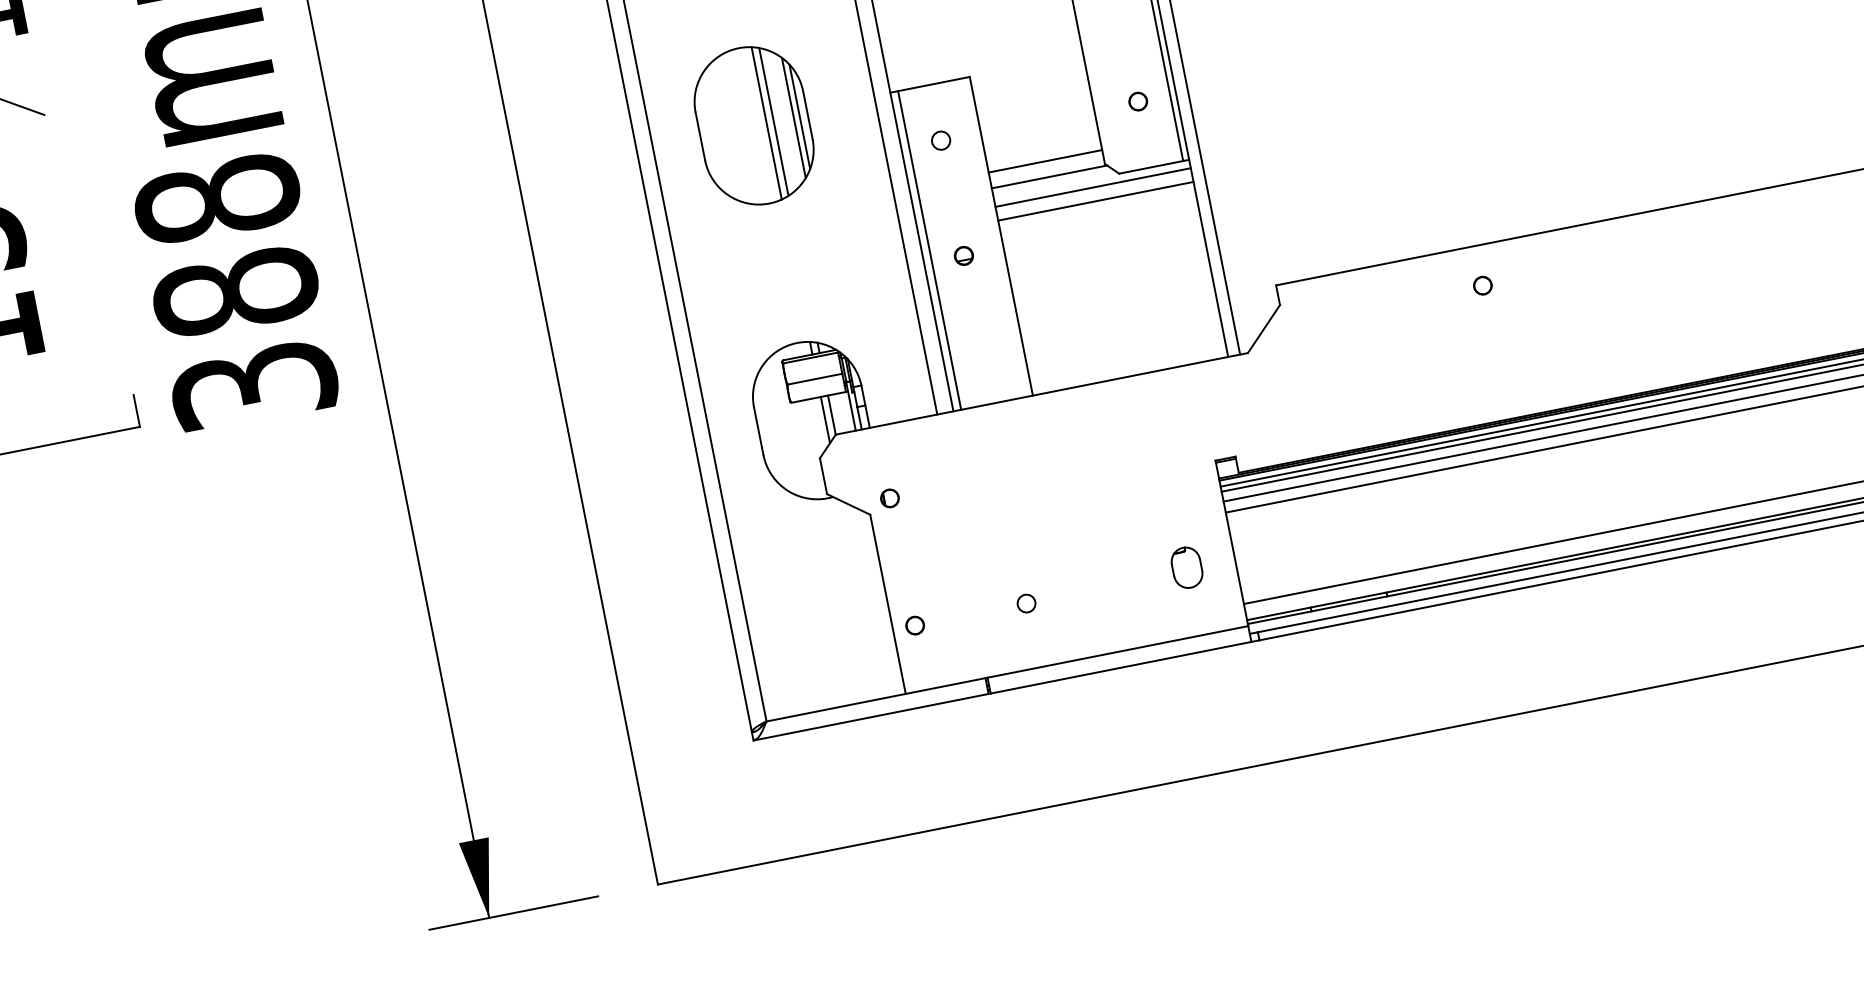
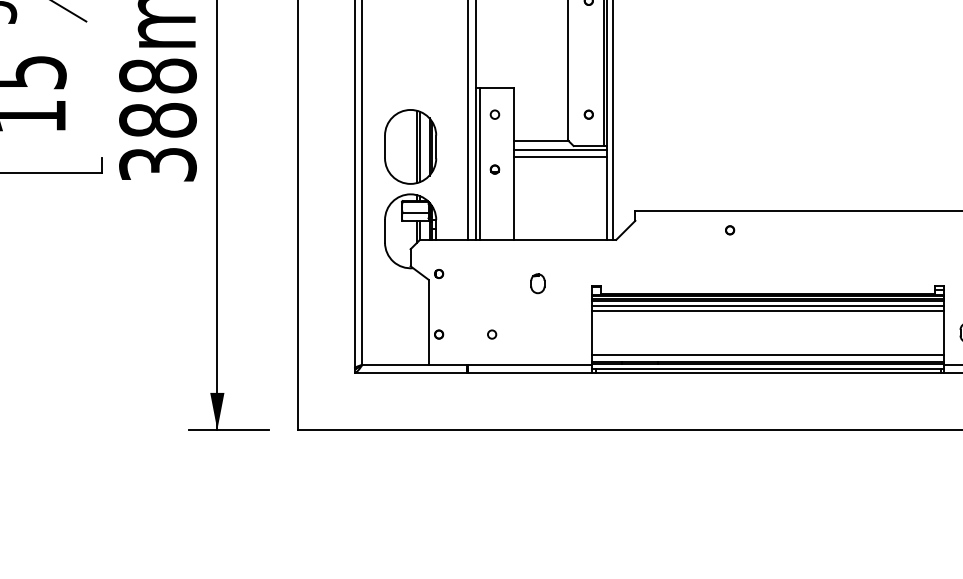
part: (753, 124) -> (410, 146), moved
line: (1044, 161) -> (540, 133), removed
part: (1186, 567) -> (537, 283), moved

